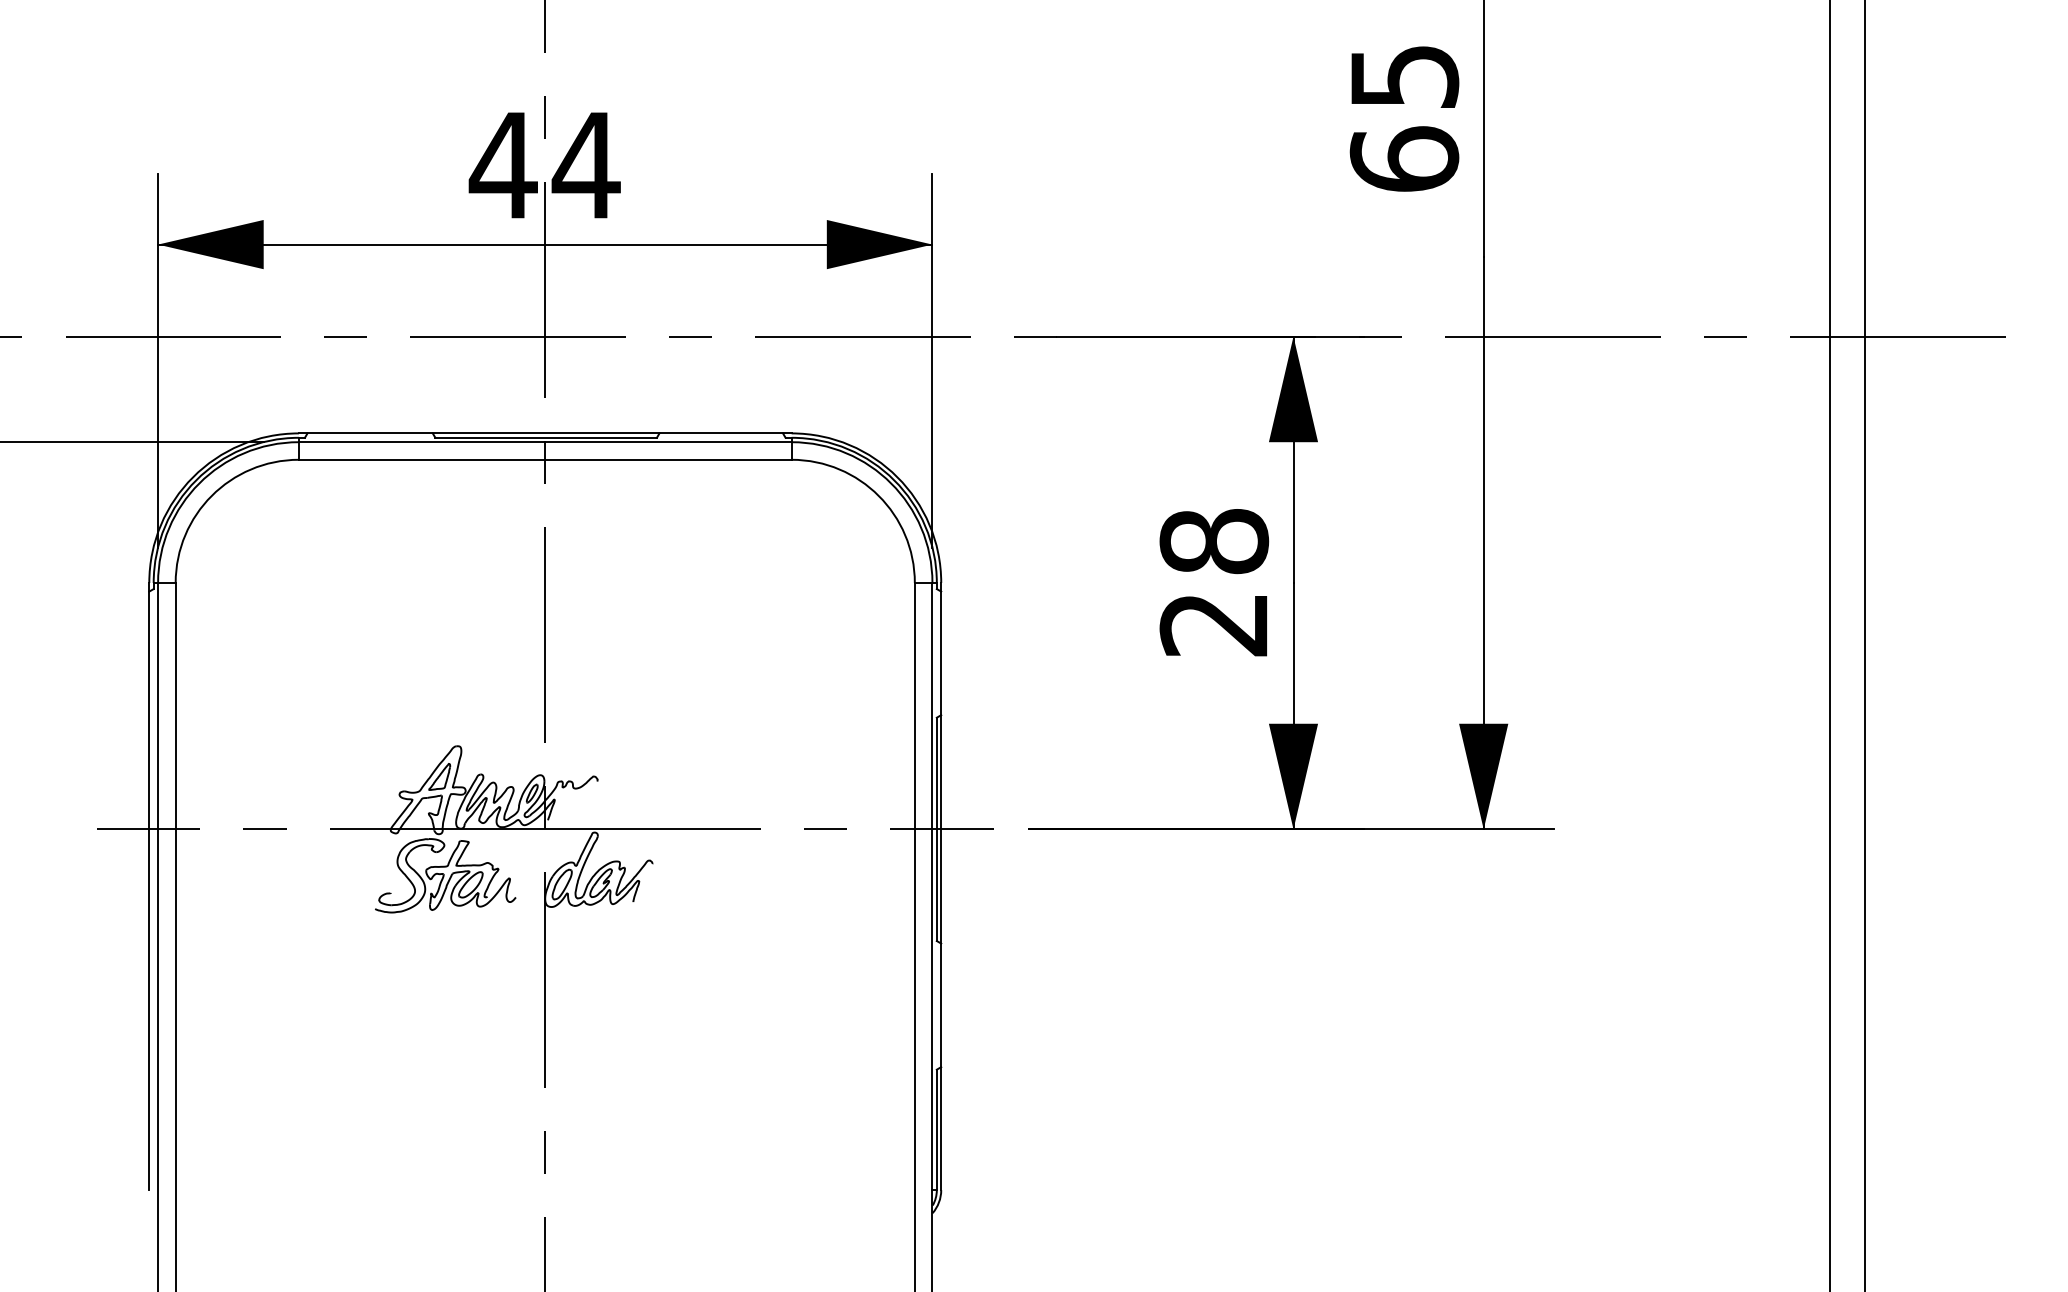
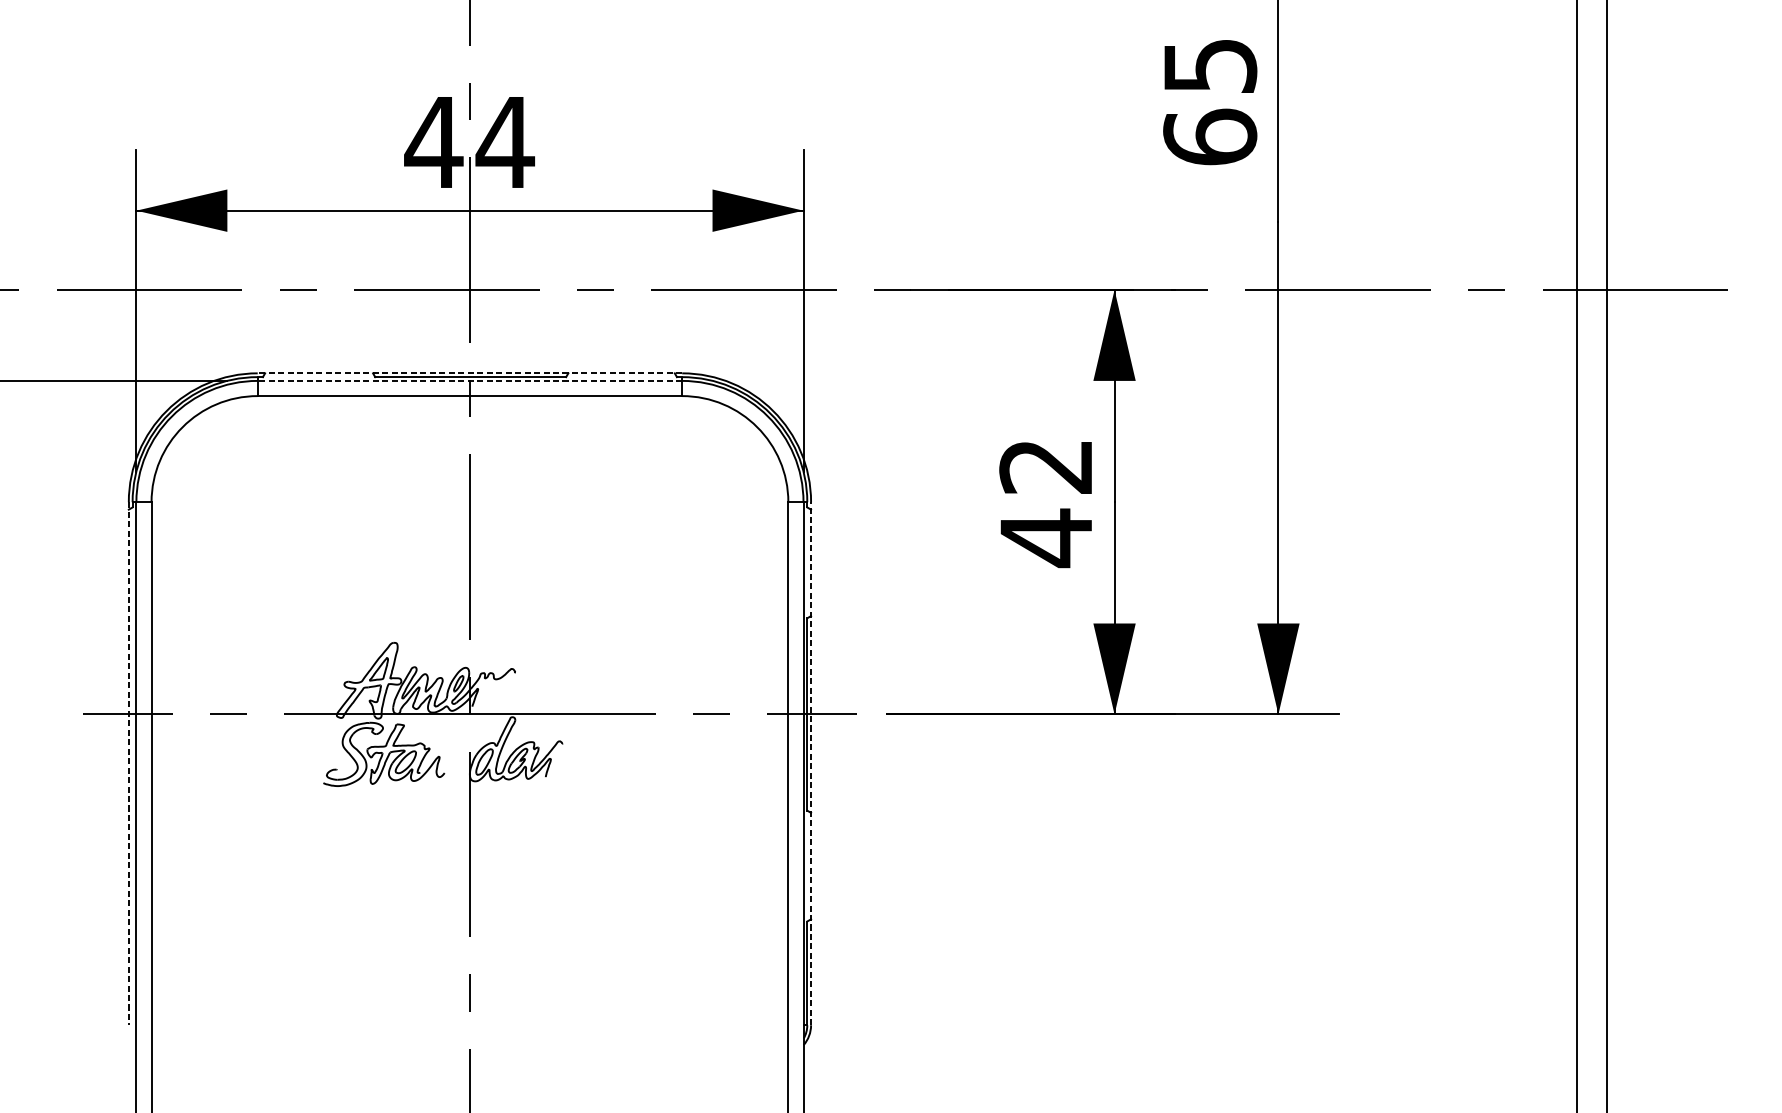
line: (544, 433) -> (469, 373), solid -> dashed
line: (544, 442) -> (469, 381), solid -> dashed
text: (1214, 584) -> (1046, 503), 28 -> 42
line: (149, 886) -> (129, 763), solid -> dashed
line: (941, 886) -> (811, 763), solid -> dashed

